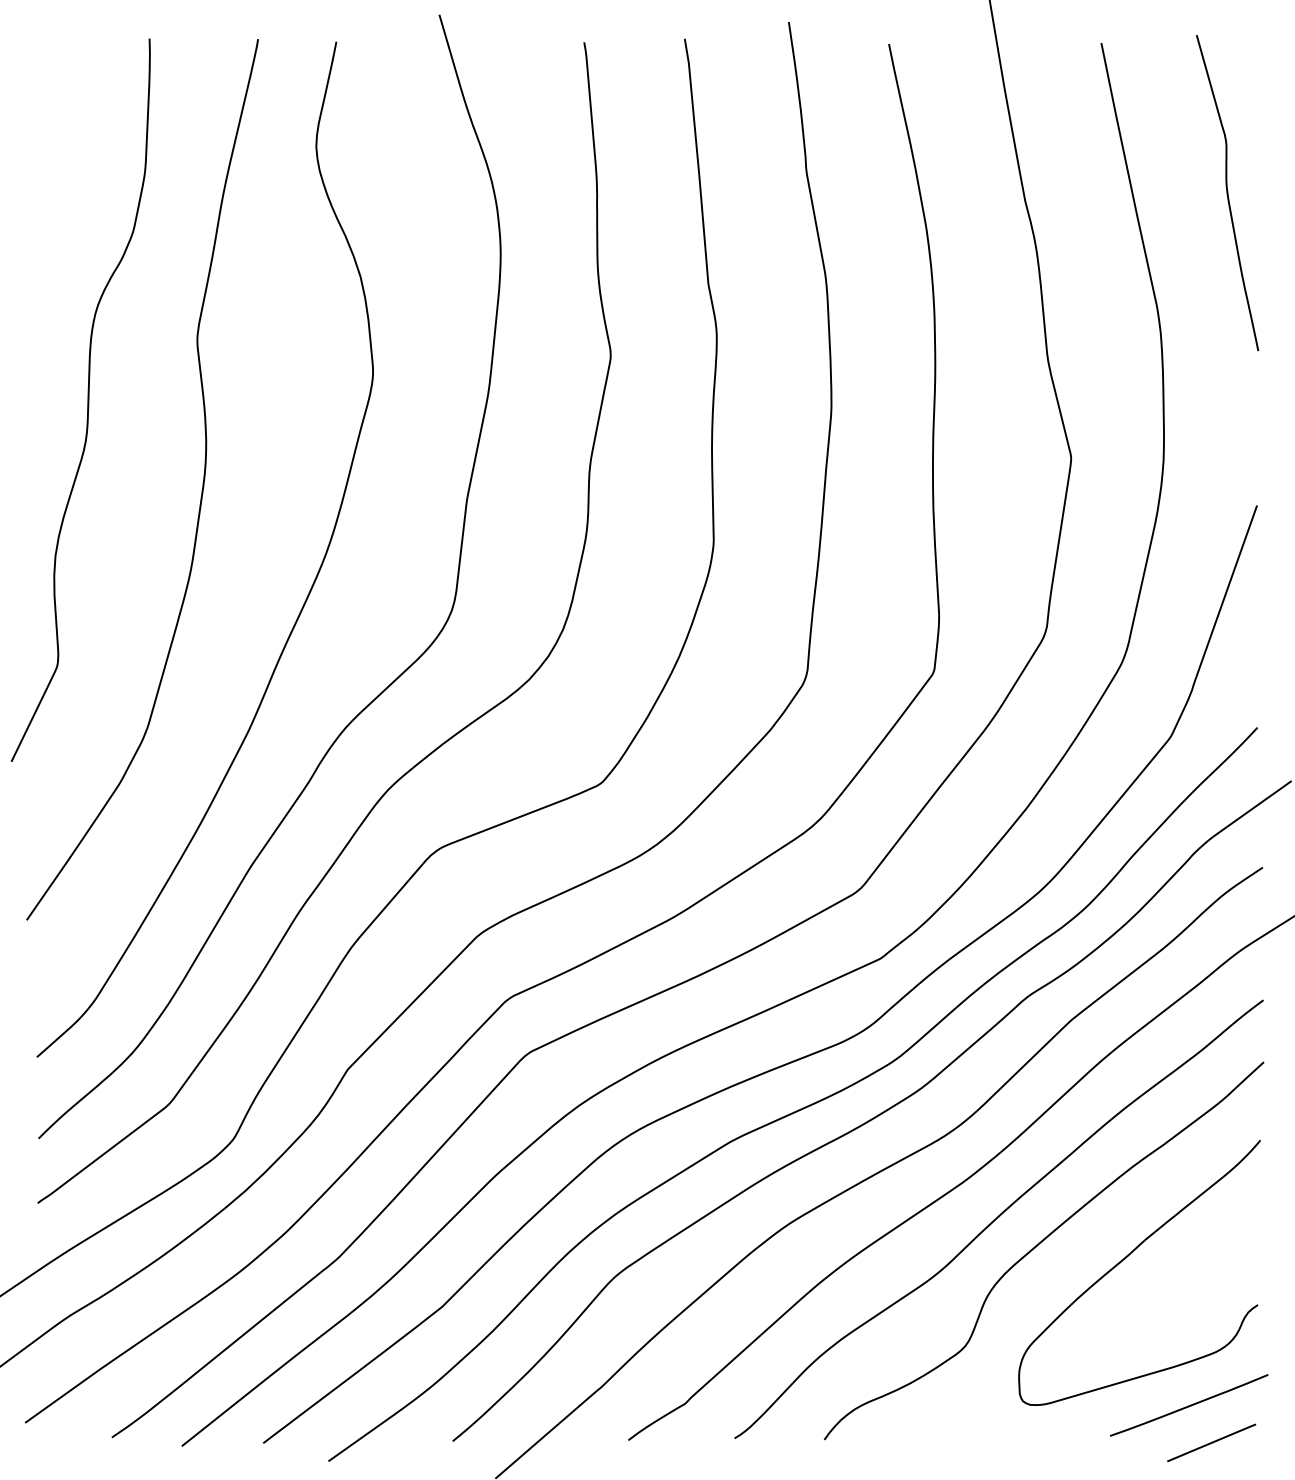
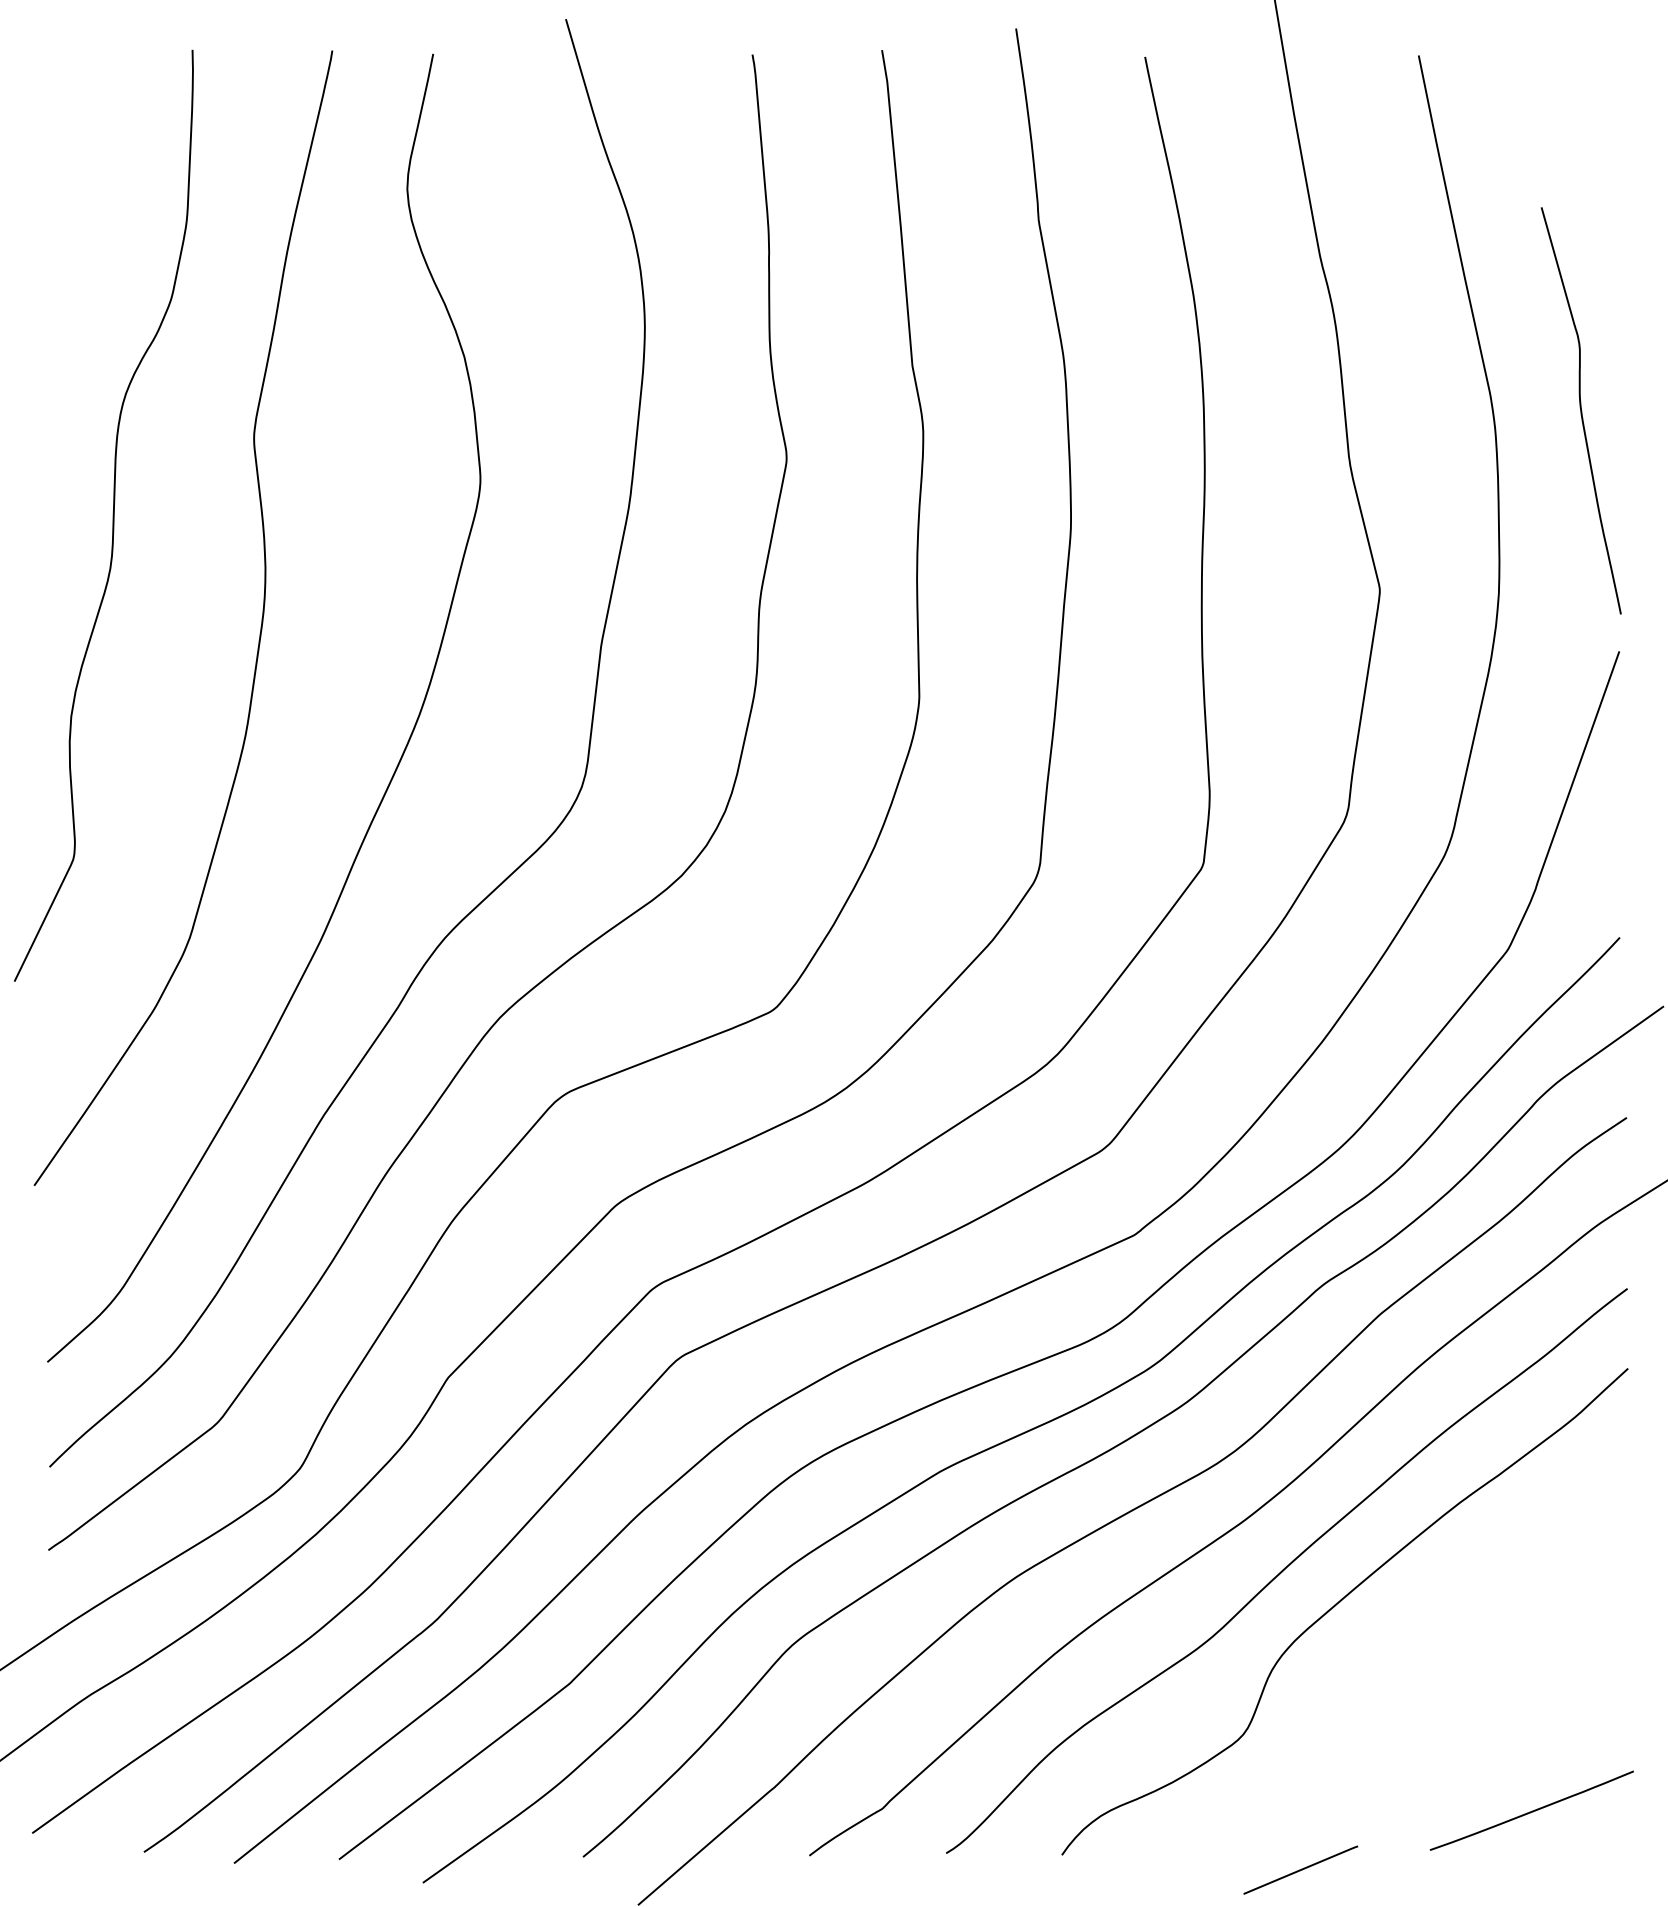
curve: (1226, 192) -> (1580, 410), moved
curve: (1126, 1258) -> (1450, 1621), removed
line: (1211, 1442) -> (1300, 1869), moved

